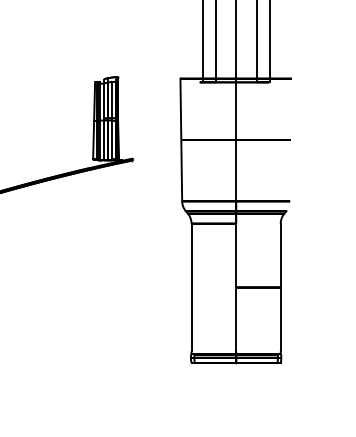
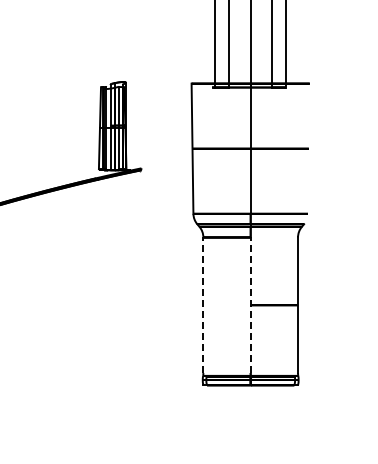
line: (191, 287) -> (203, 305), solid -> dashed
line: (235, 287) -> (250, 305), solid -> dashed

